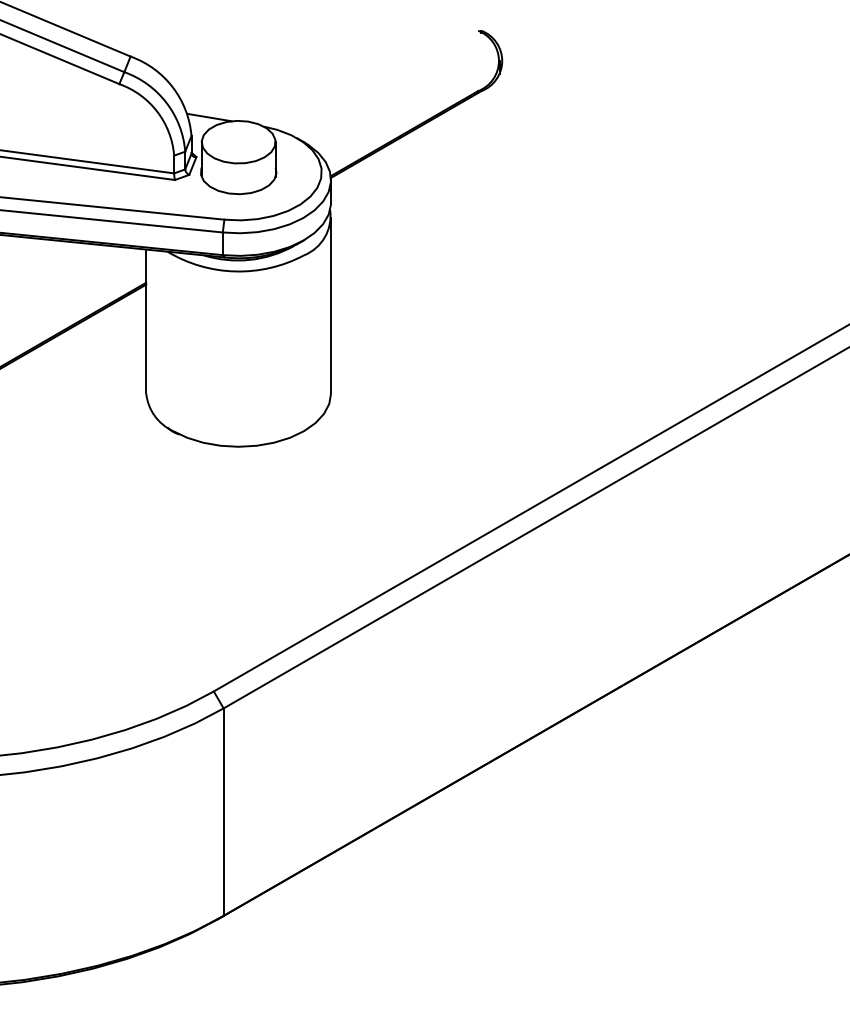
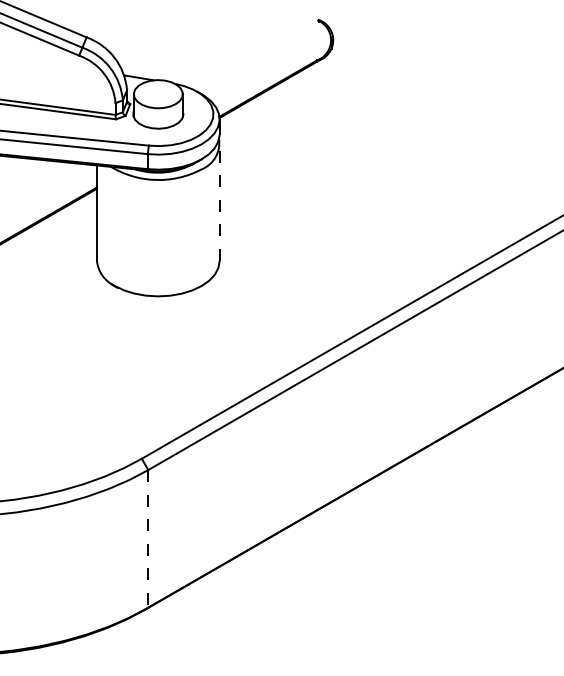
line: (330, 305) -> (219, 202), solid -> dashed
line: (223, 811) -> (148, 538), solid -> dashed

